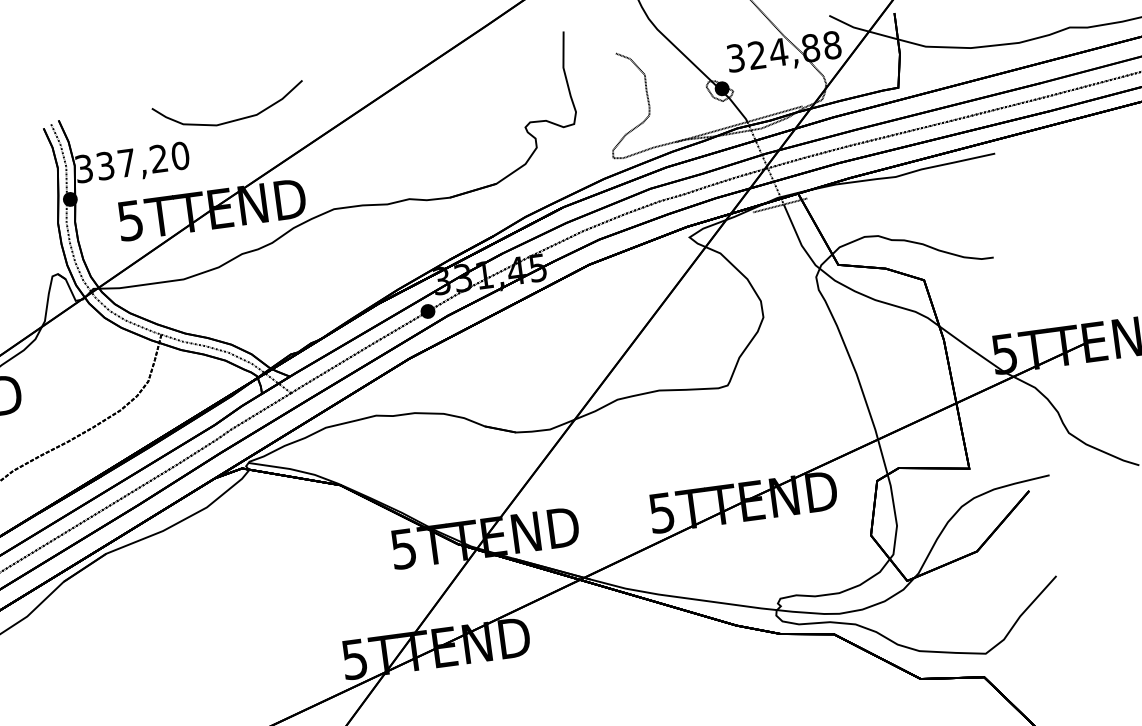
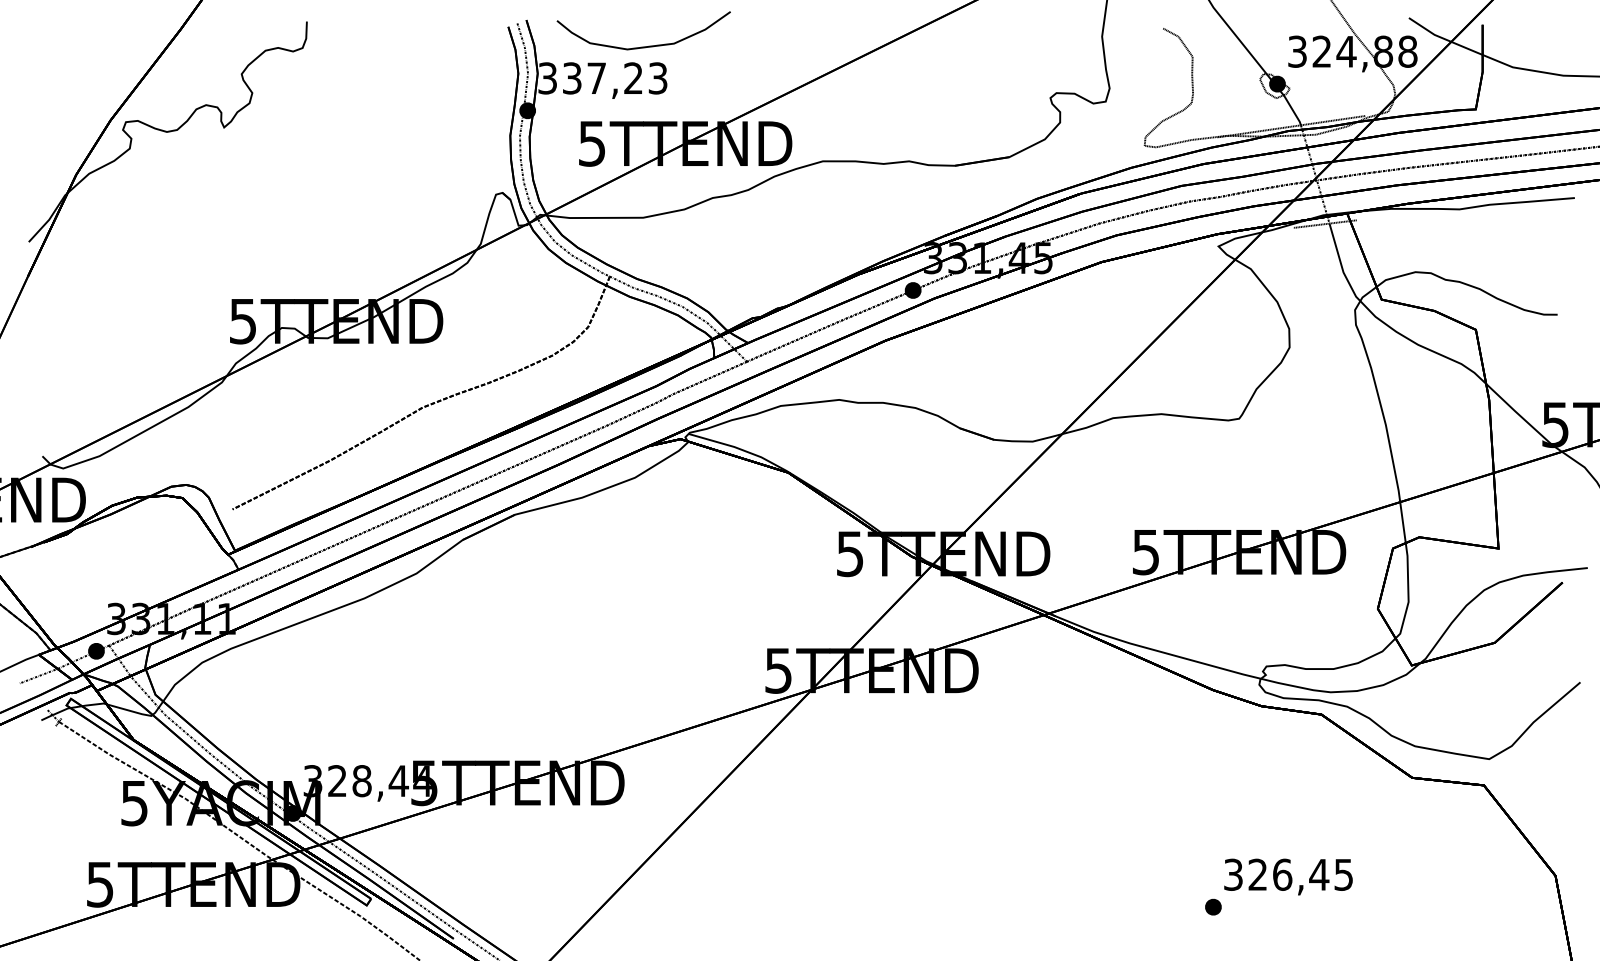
curve: (234, 119) -> (648, 45), moved
text: (179, 156) -> (657, 78), 337,20 -> 337,23

